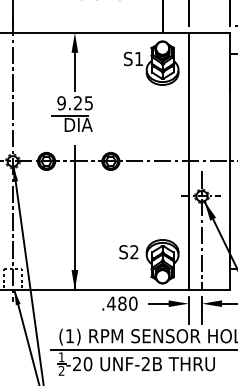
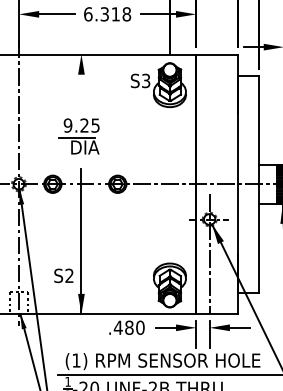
text: (139, 58) -> (146, 80), S1 -> S3
line: (74, 68) -> (81, 90), removed
text: (128, 251) -> (63, 275), moved

